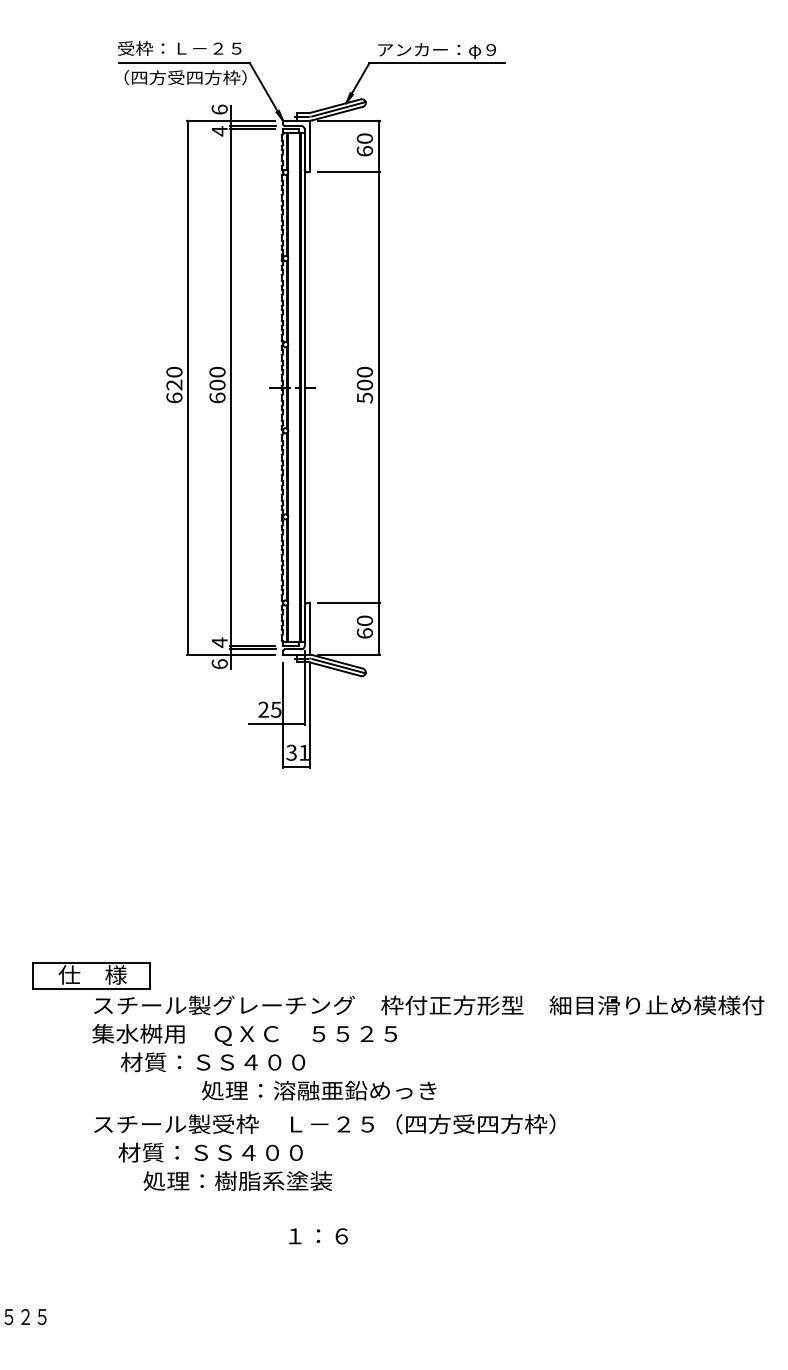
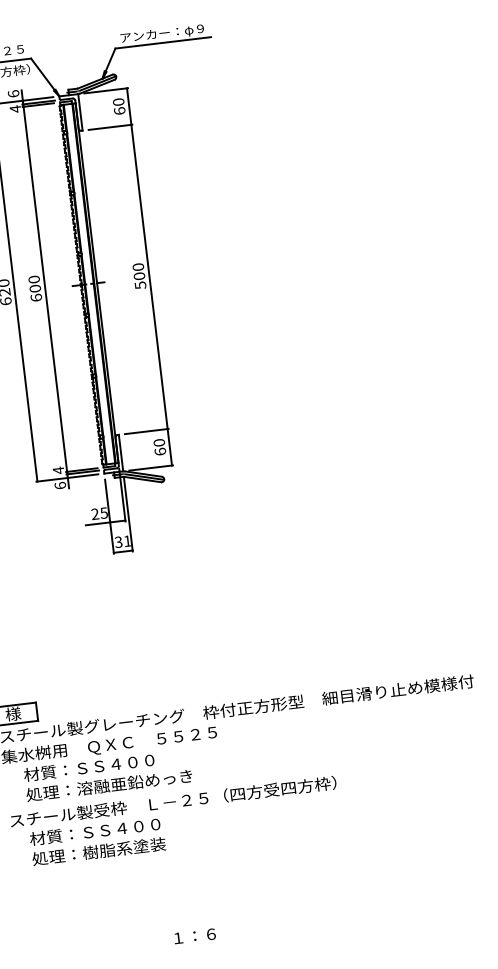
text: (319, 1090) -> (109, 785), moved
text: (237, 1180) -> (98, 851), moved
text: (318, 1236) -> (194, 936), moved

